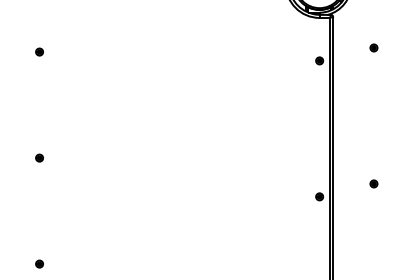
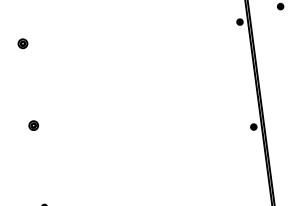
part: (39, 51) -> (22, 43), size x1.6
part: (39, 157) -> (33, 125), size x1.6

